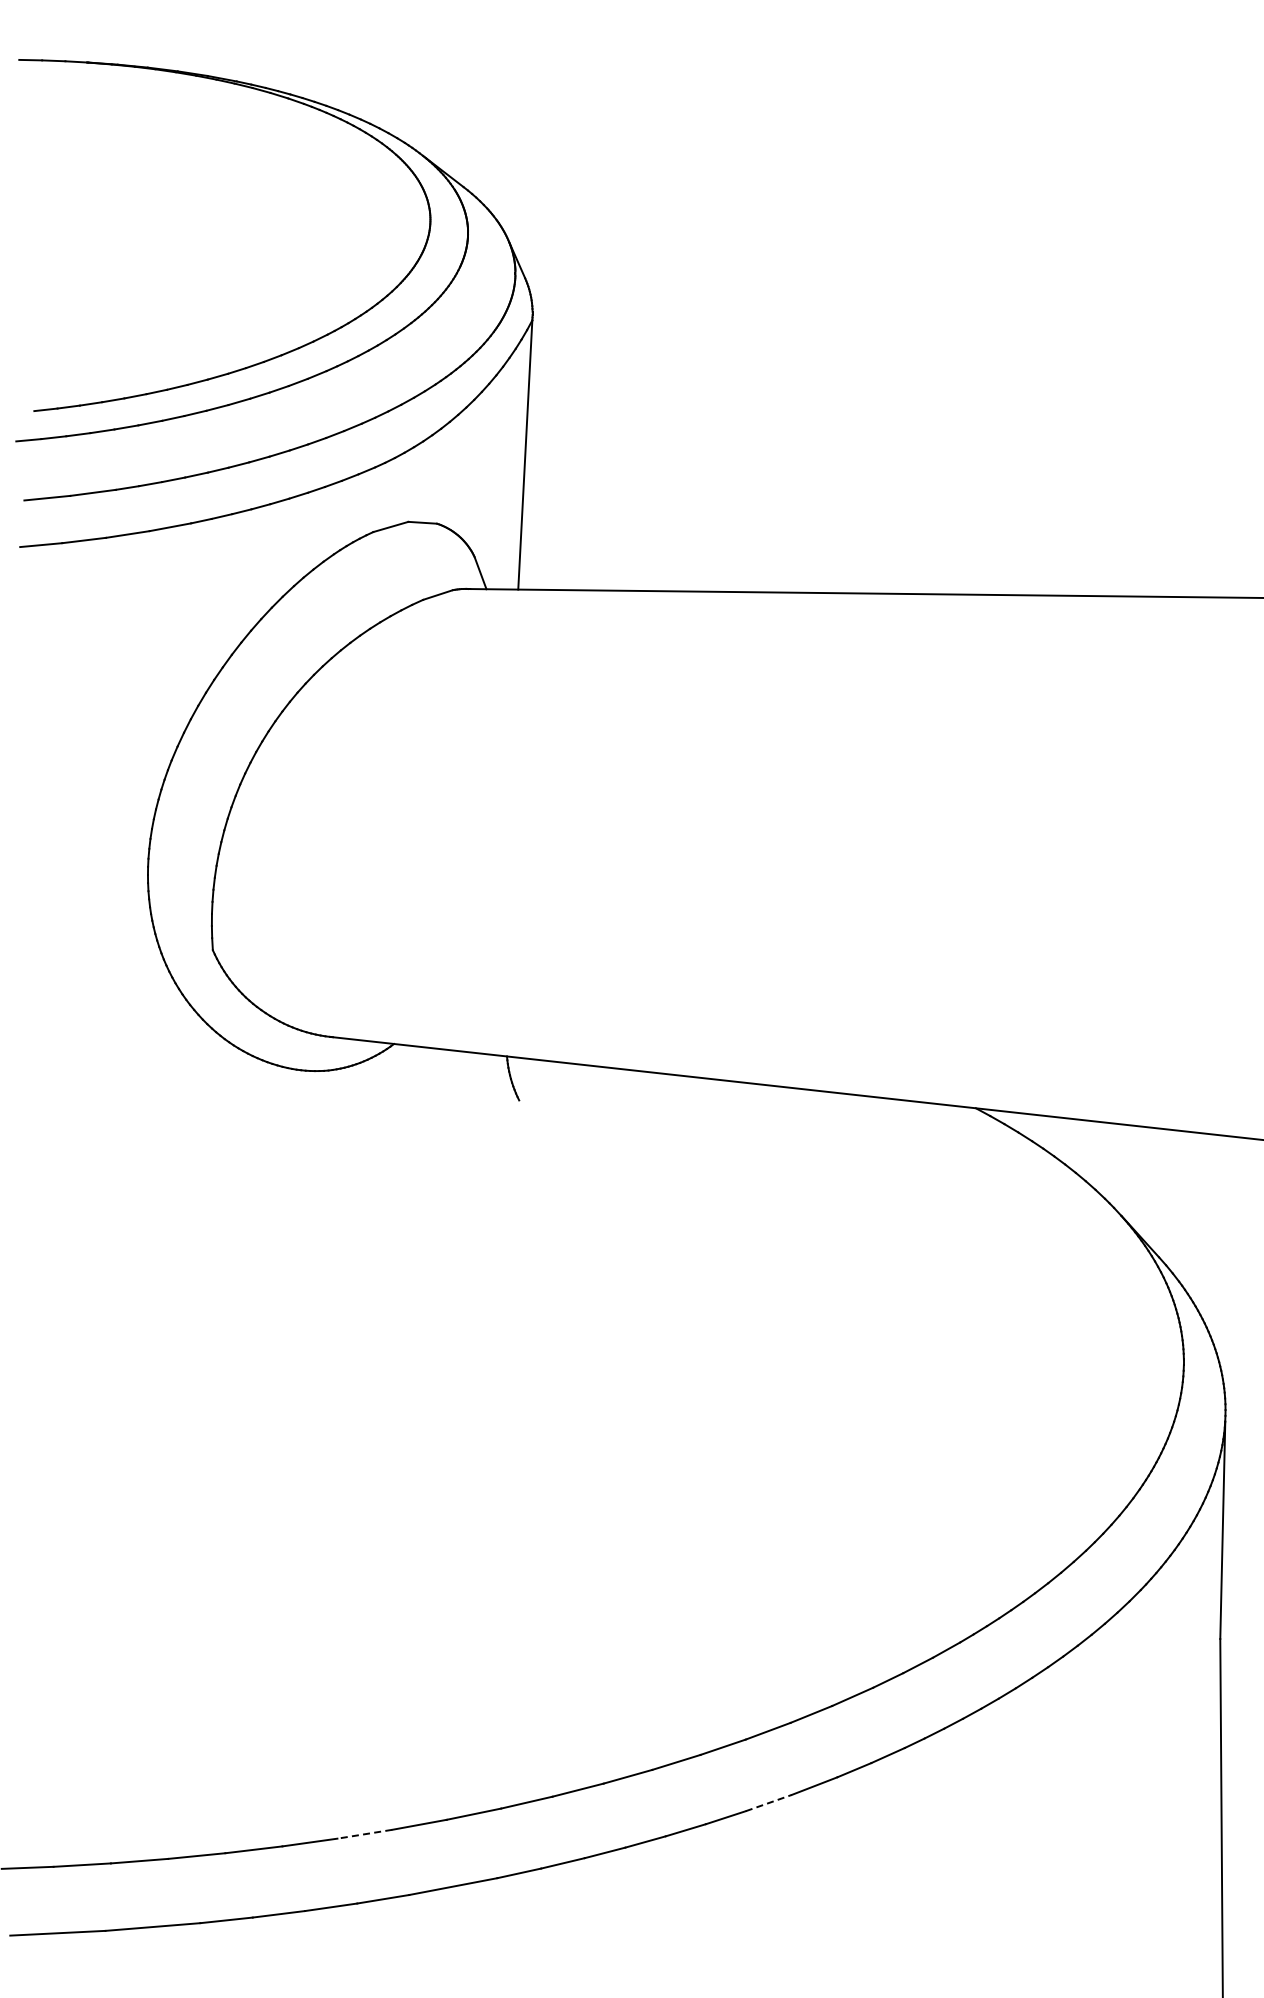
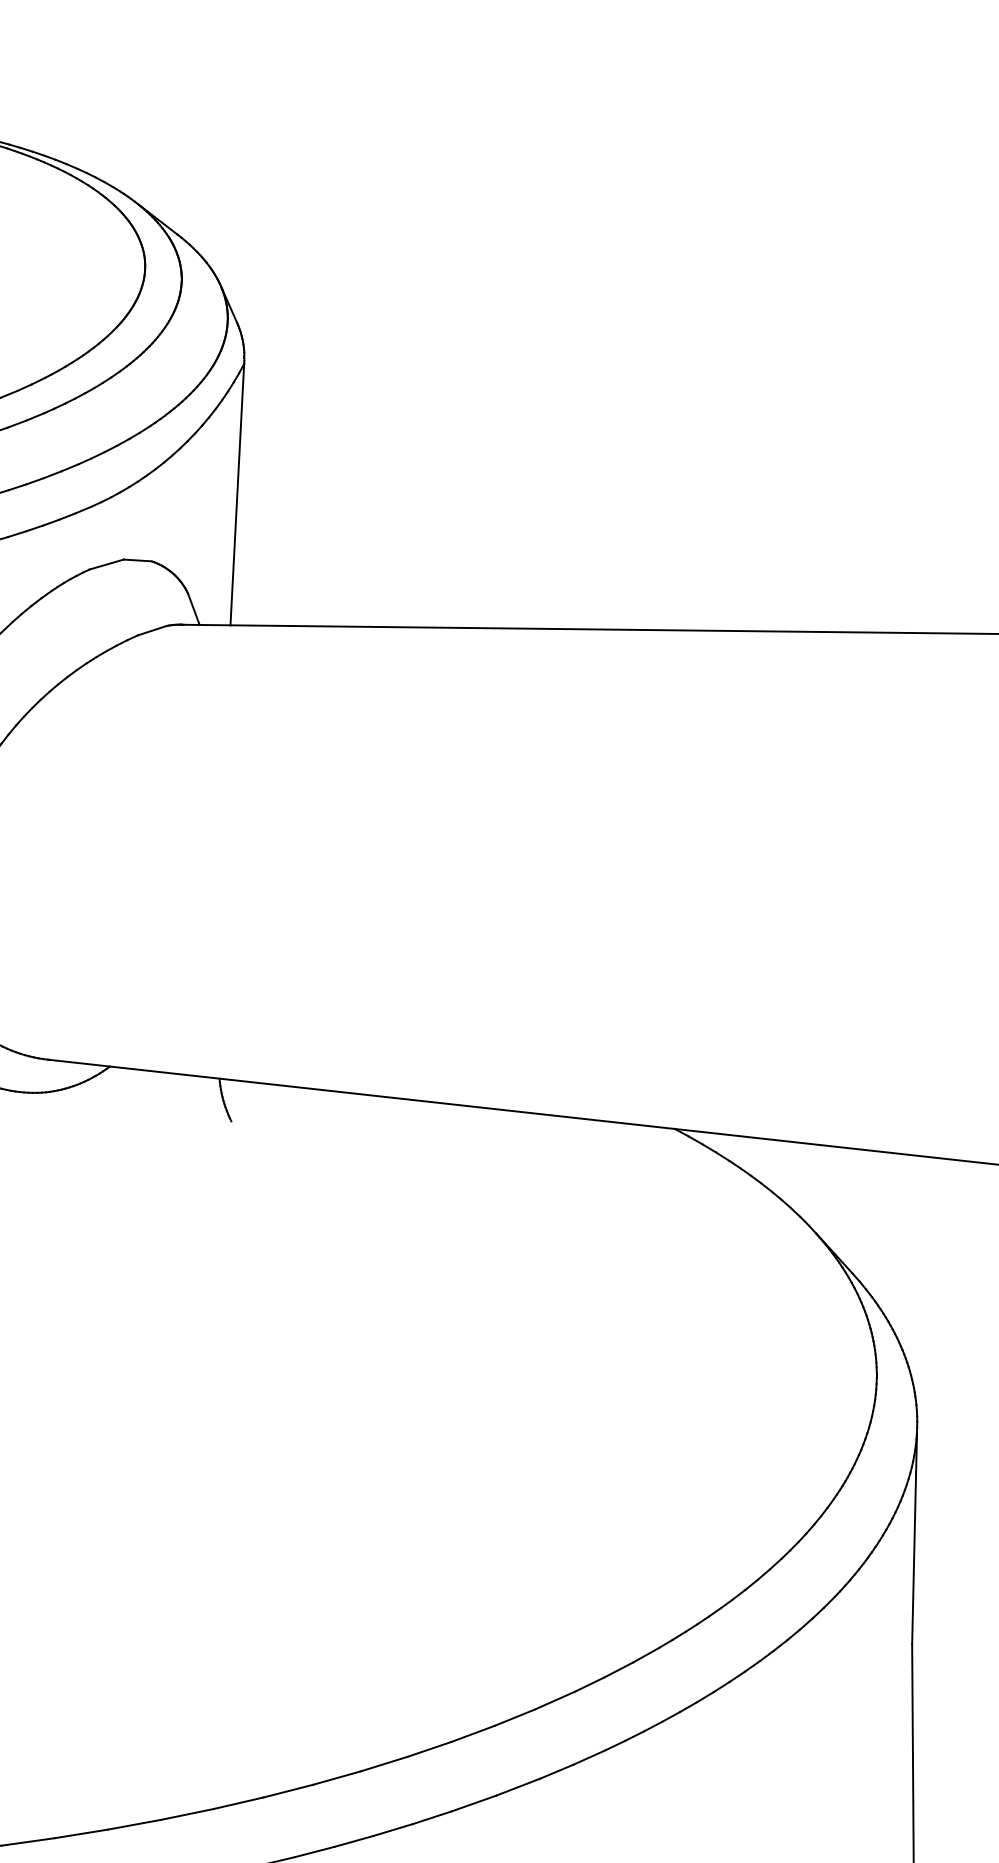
line: (769, 1802) -> (474, 1803), dashed -> solid
line: (364, 1834) -> (81, 1834), dashed -> solid

